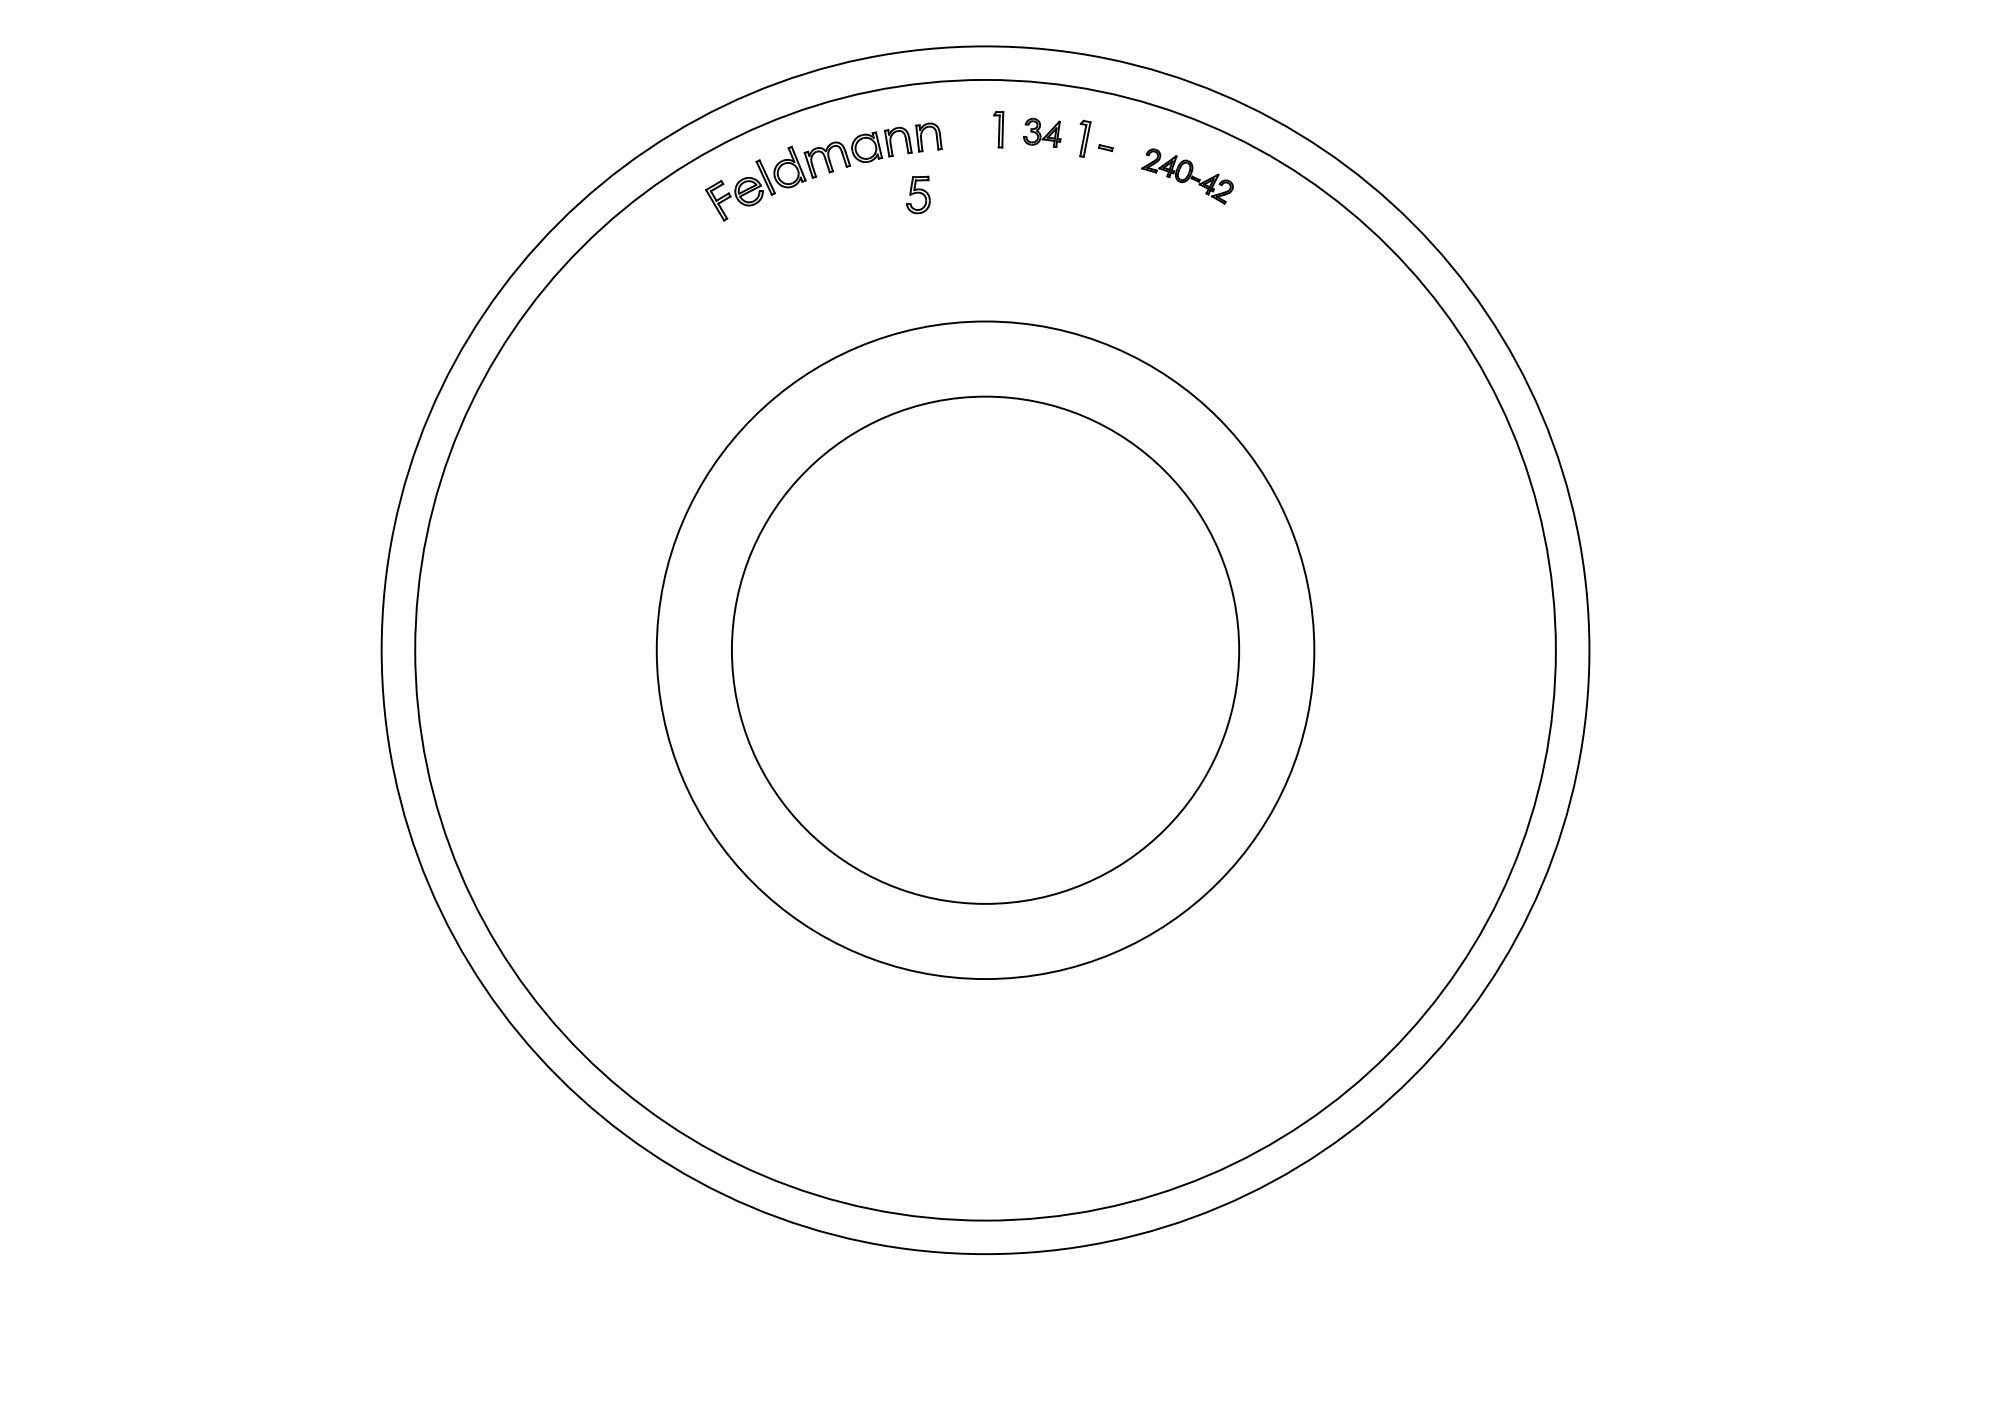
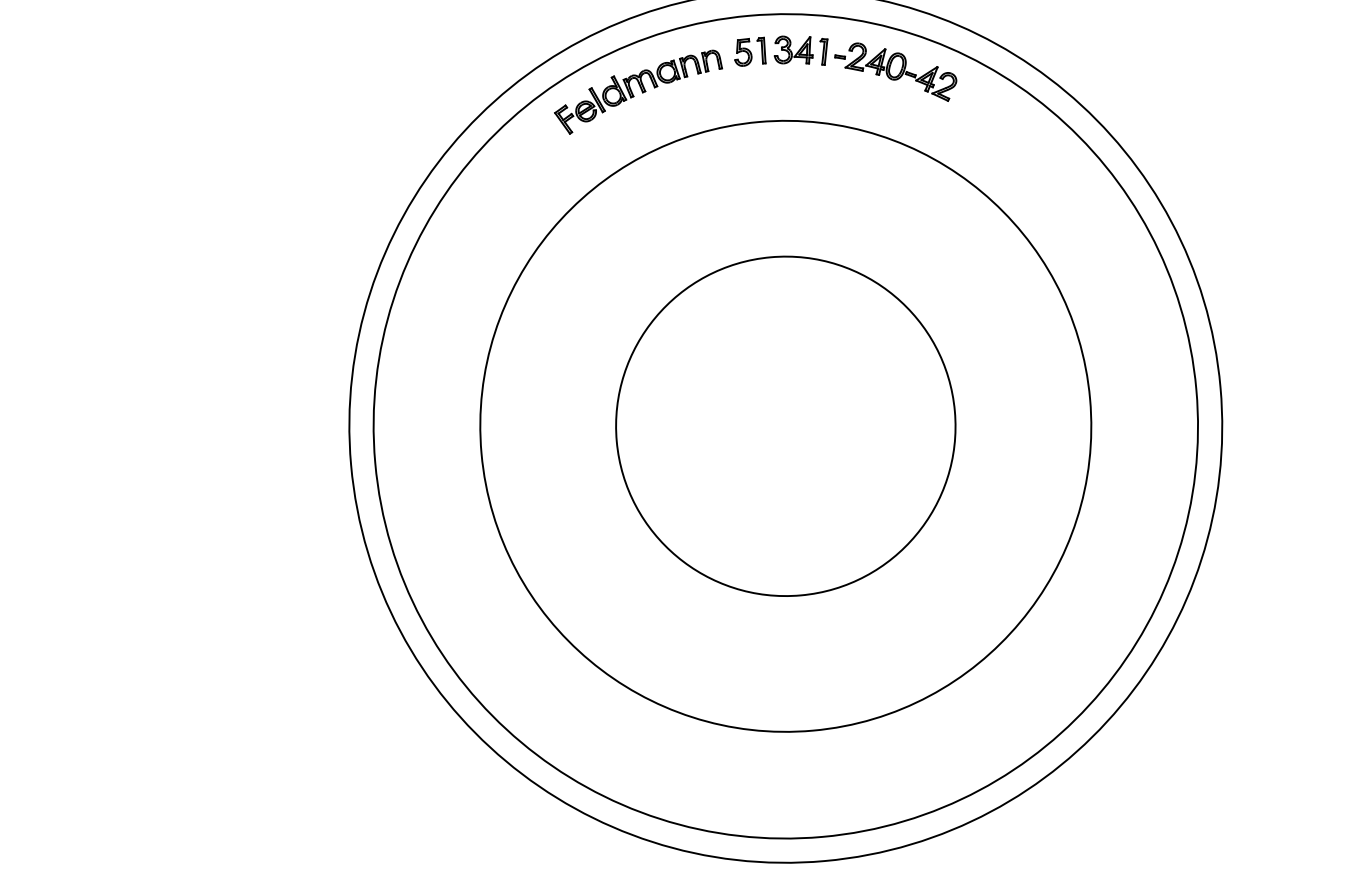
part: (1042, 132) -> (793, 49), size x1.43
part: (1187, 176) -> (900, 72), size x1.67
part: (918, 194) -> (742, 52), moved
circle: (985, 649) -> (785, 425), size x1.67
circle: (985, 650) -> (785, 426), size x0.71

